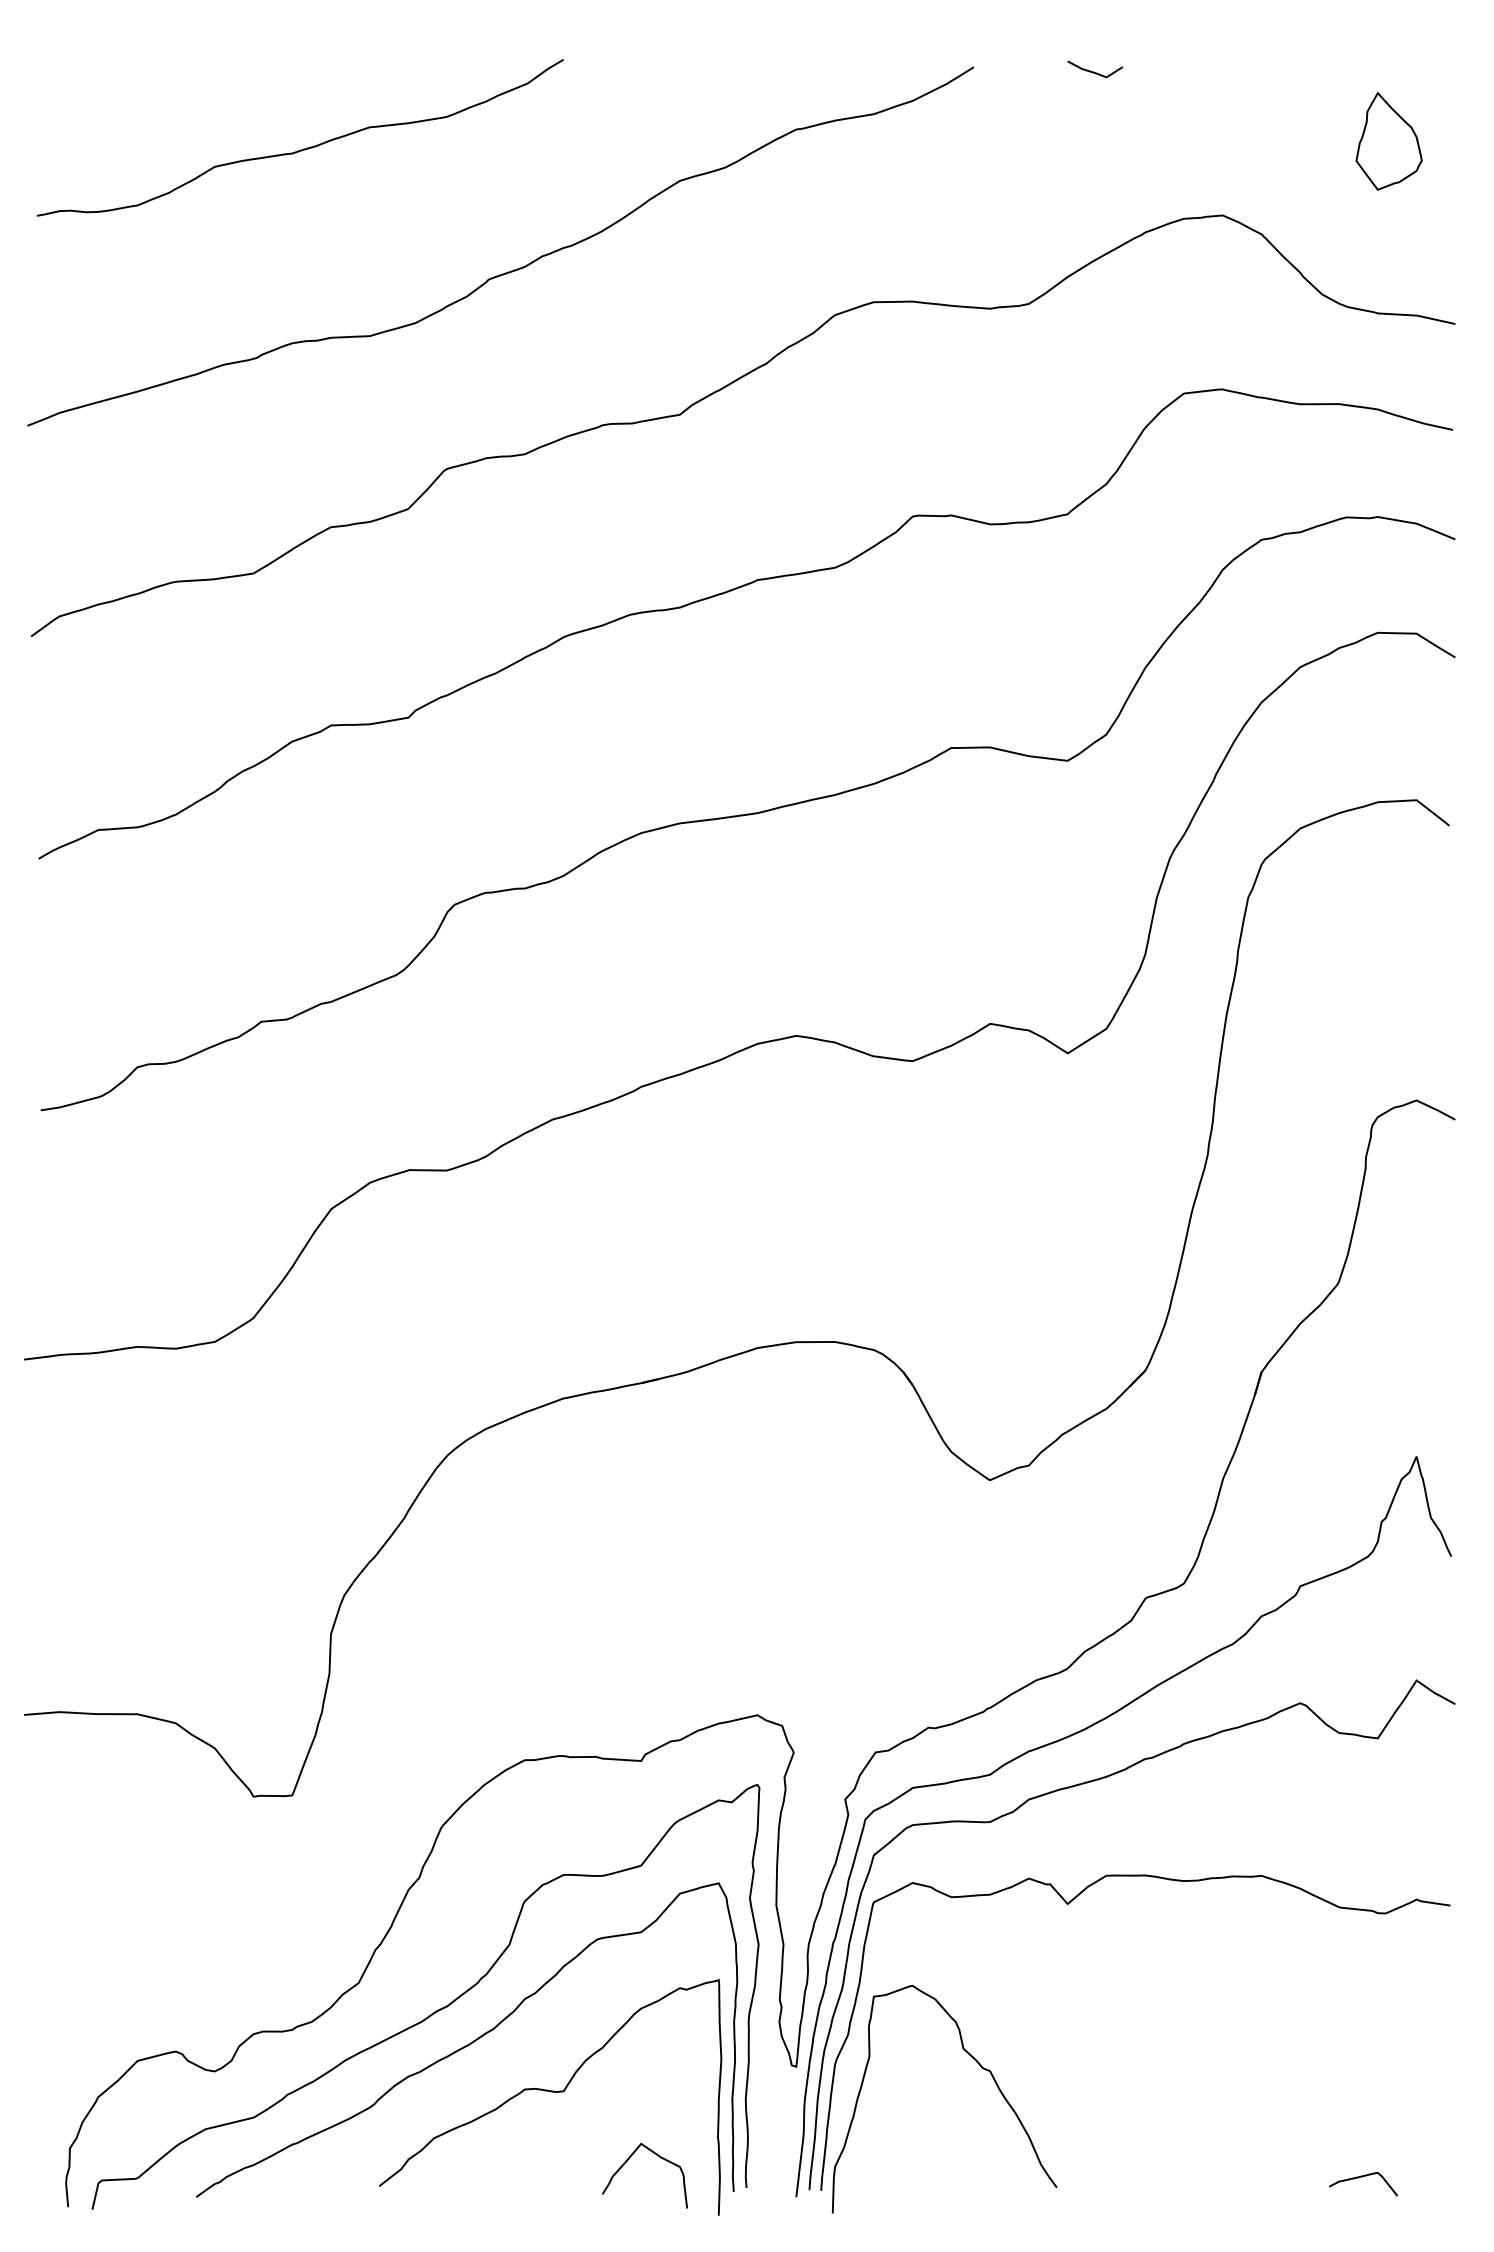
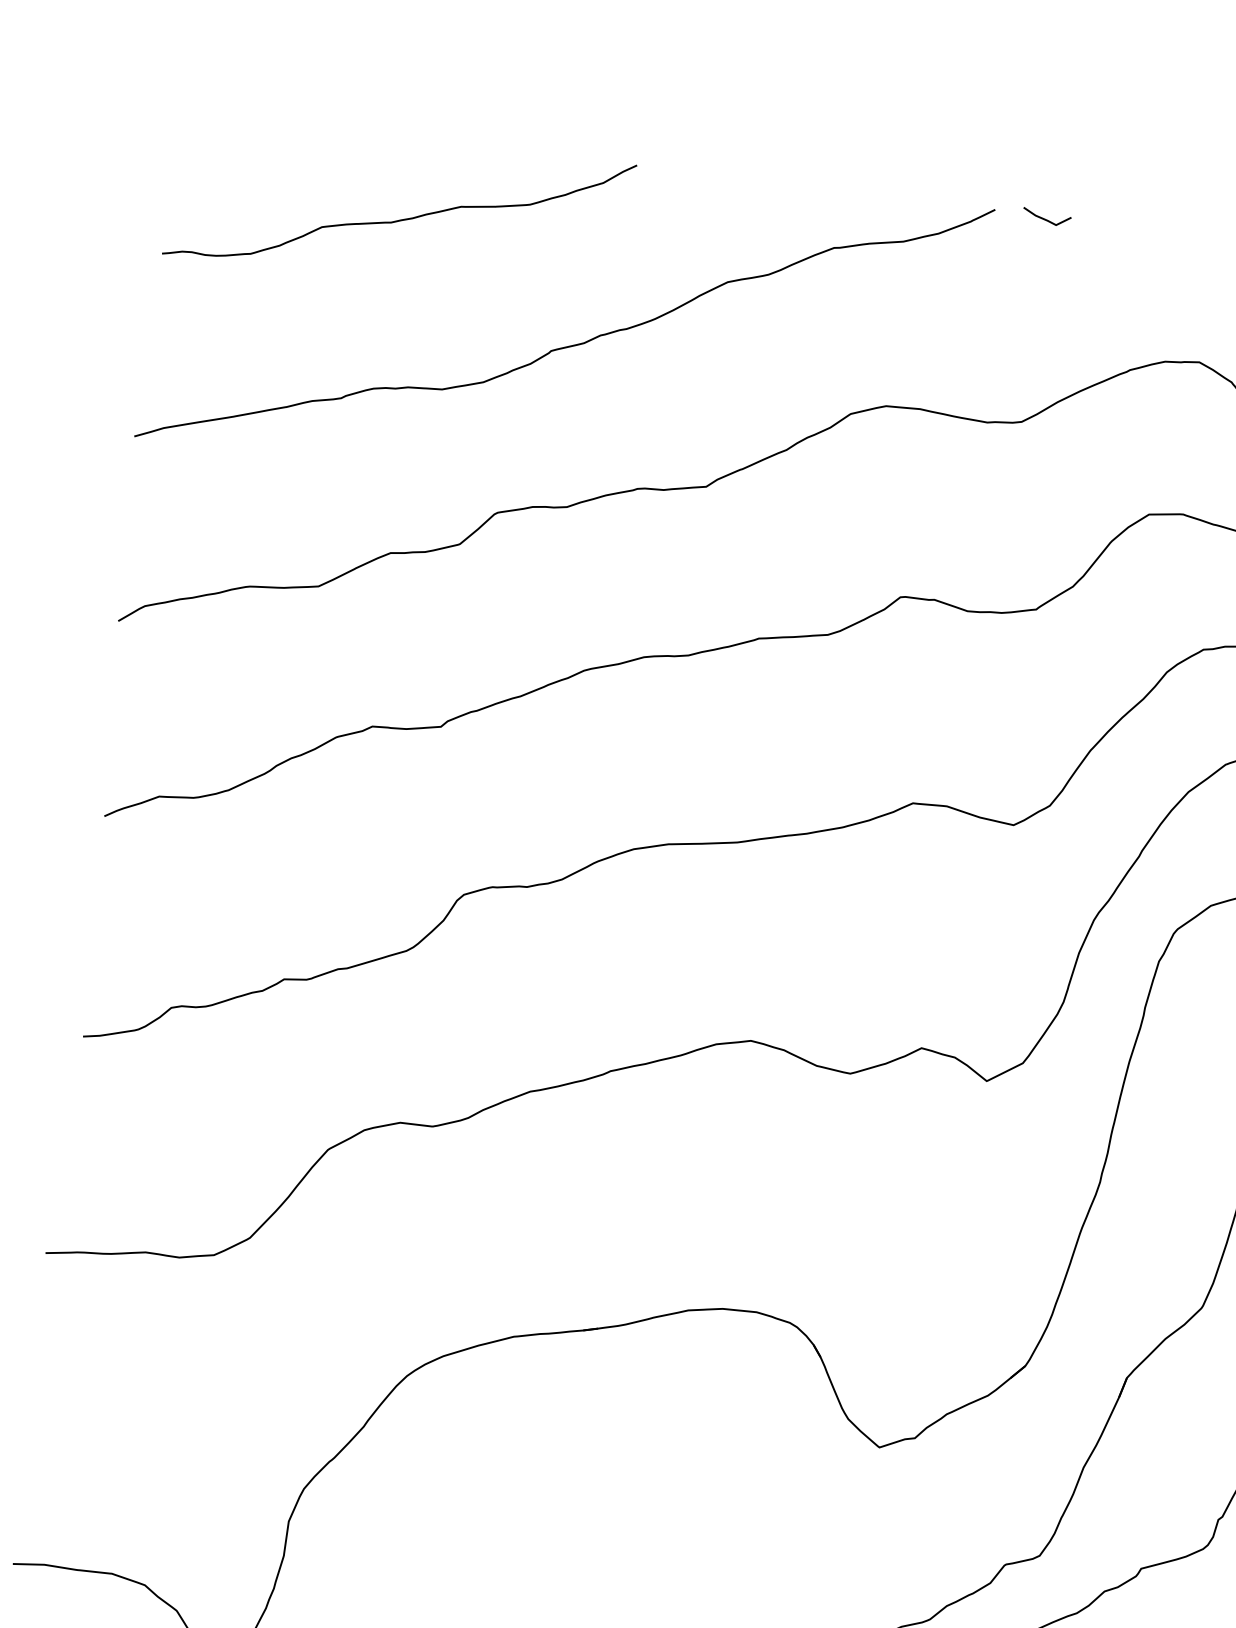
line: (1094, 71) -> (1046, 218), moved

